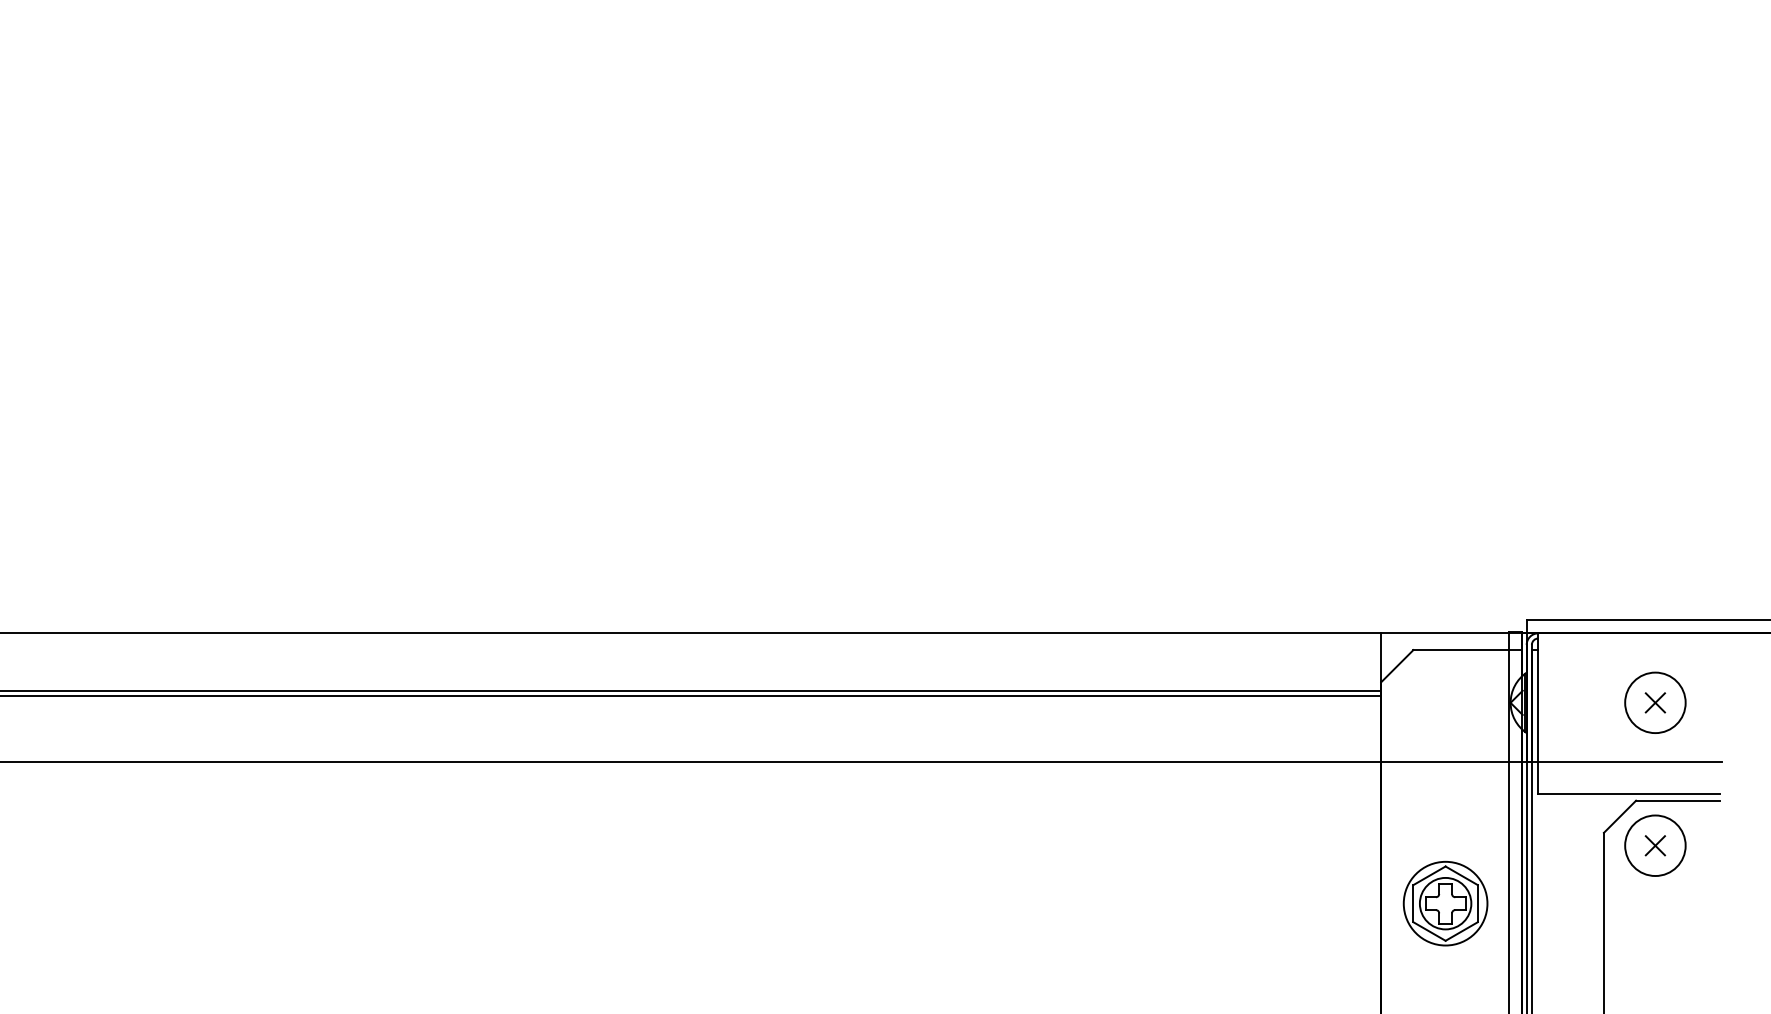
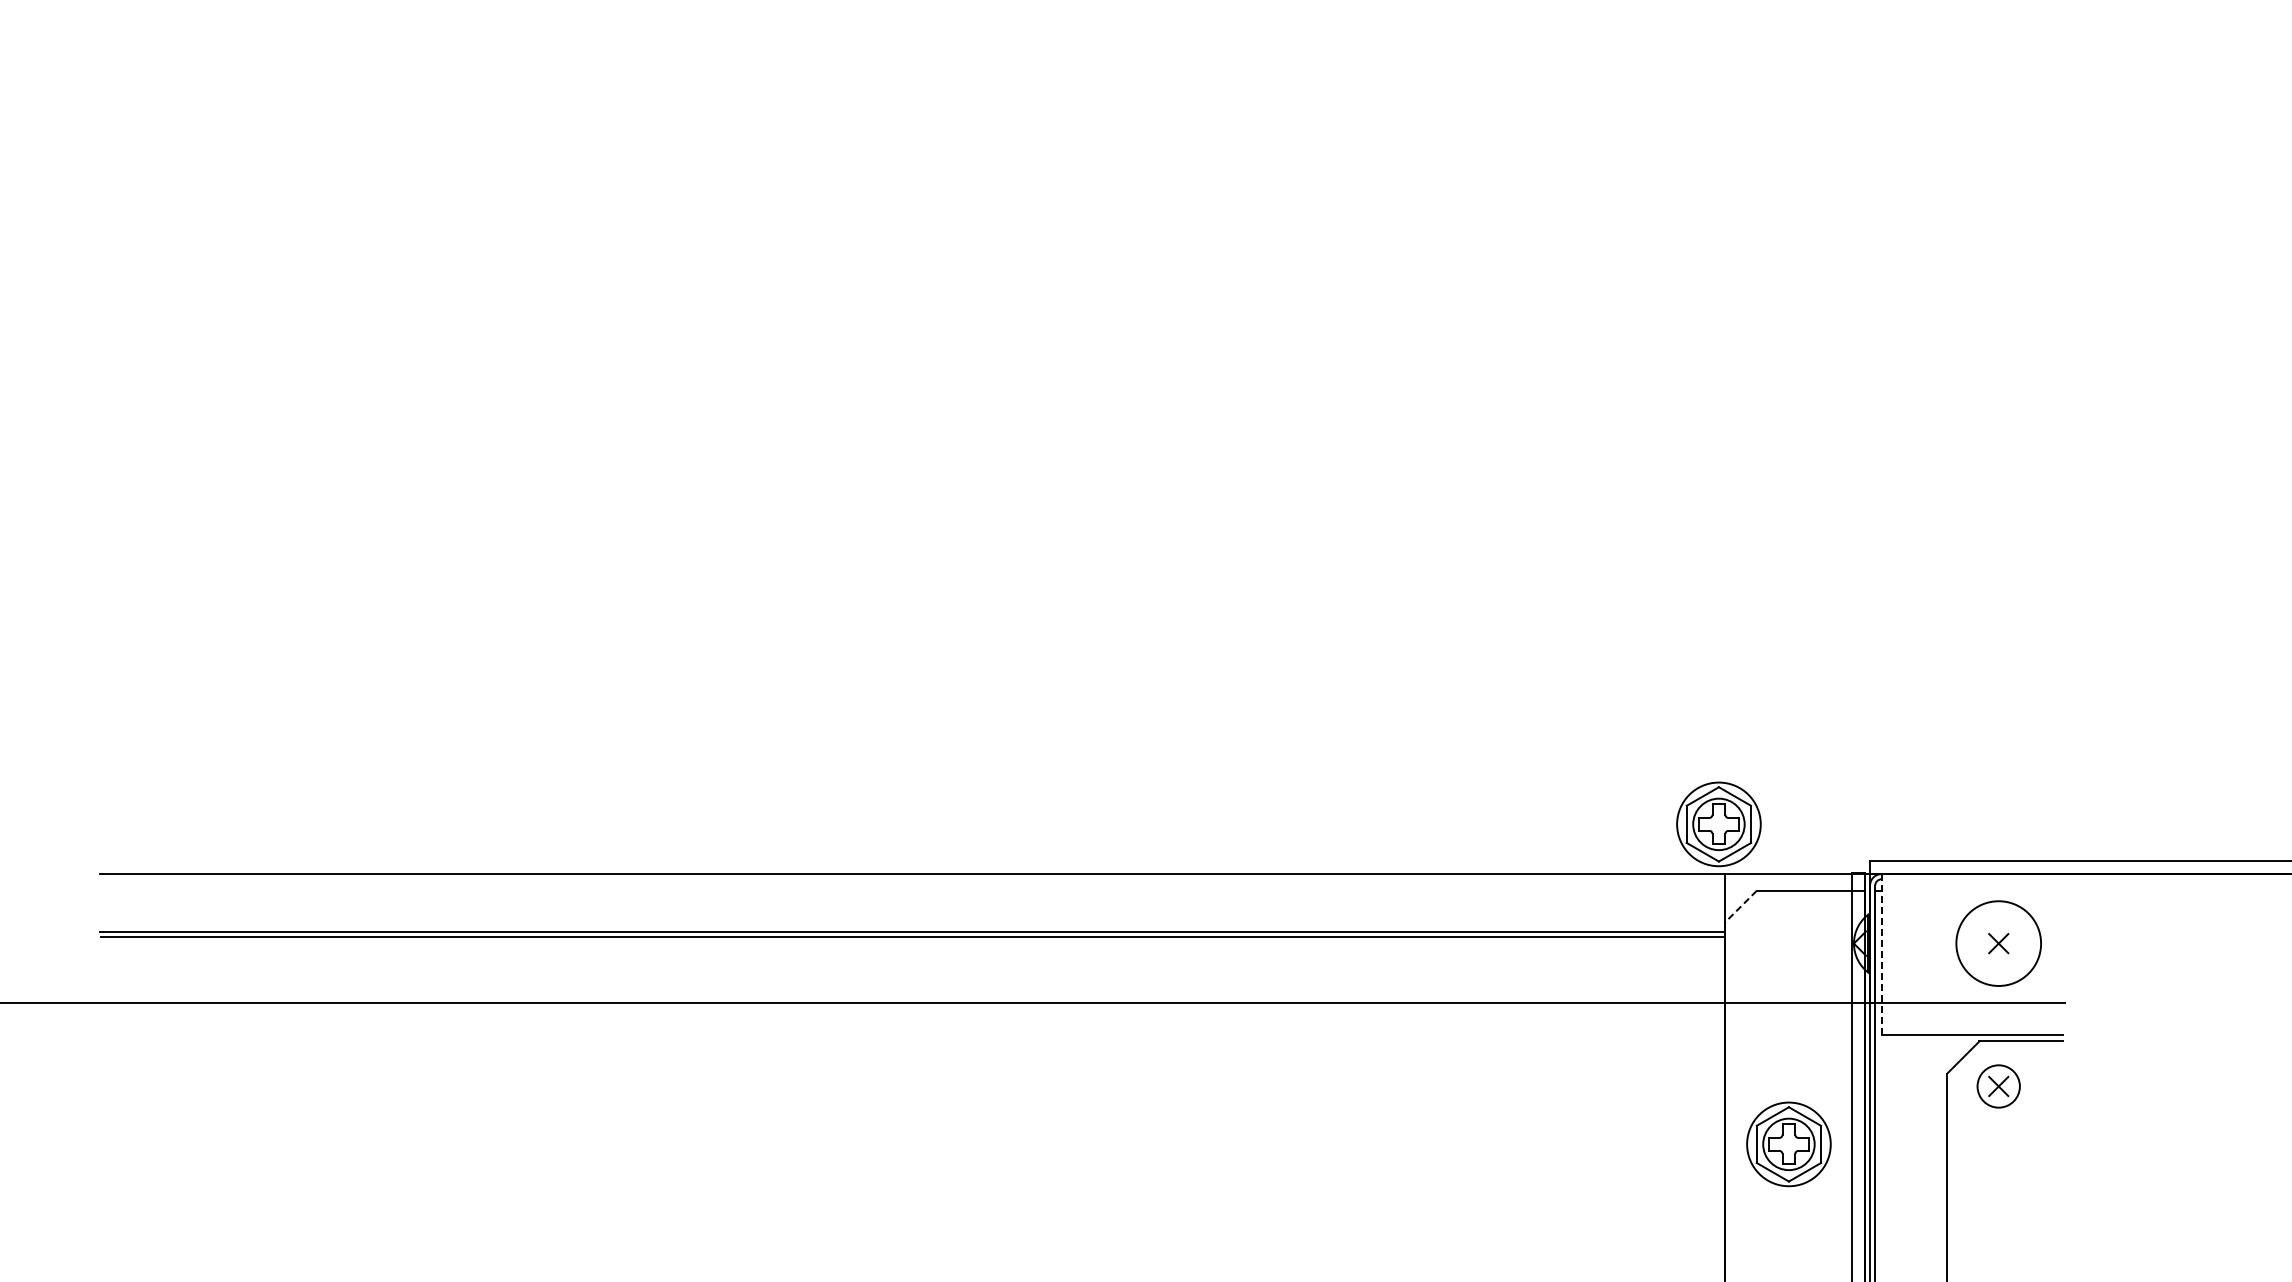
part: (1375, 583) -> (1718, 824), added
line: (1397, 665) -> (1740, 906), solid -> dashed
circle: (1655, 702) -> (1998, 943), size x1.4
line: (1538, 713) -> (1881, 954), solid -> dashed
circle: (1655, 845) -> (1998, 1086), size x0.7

